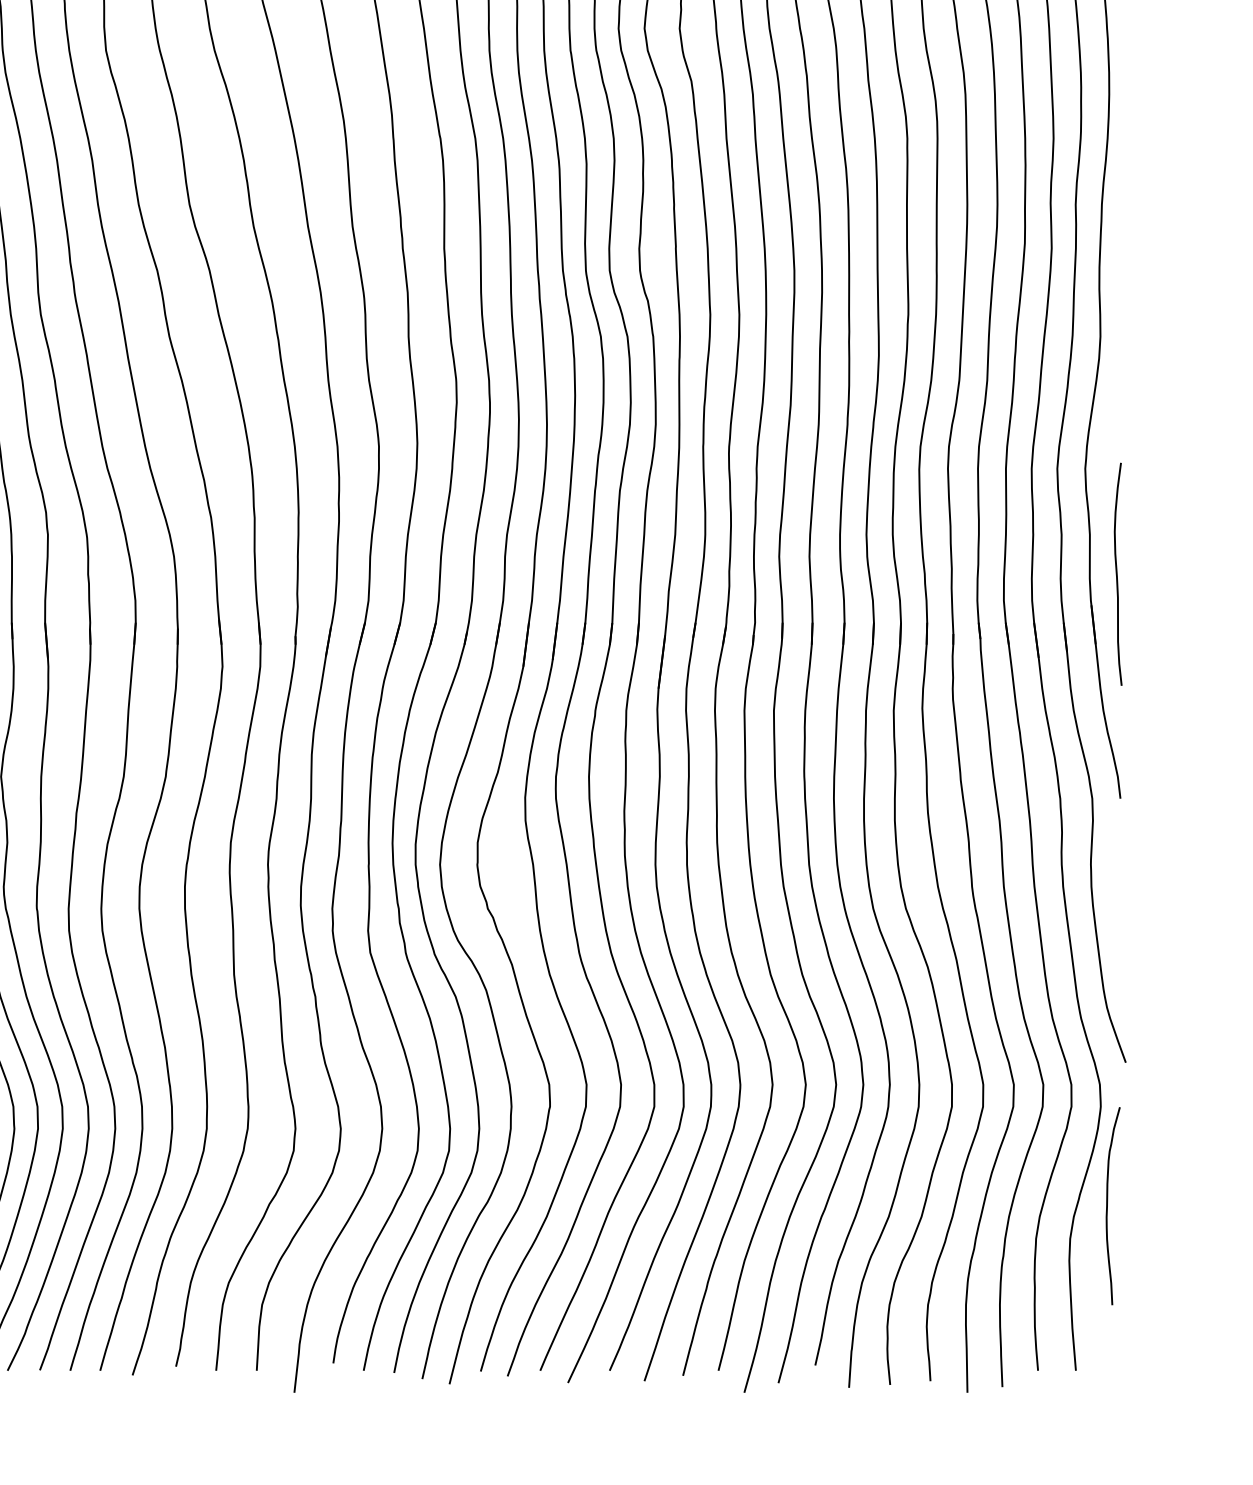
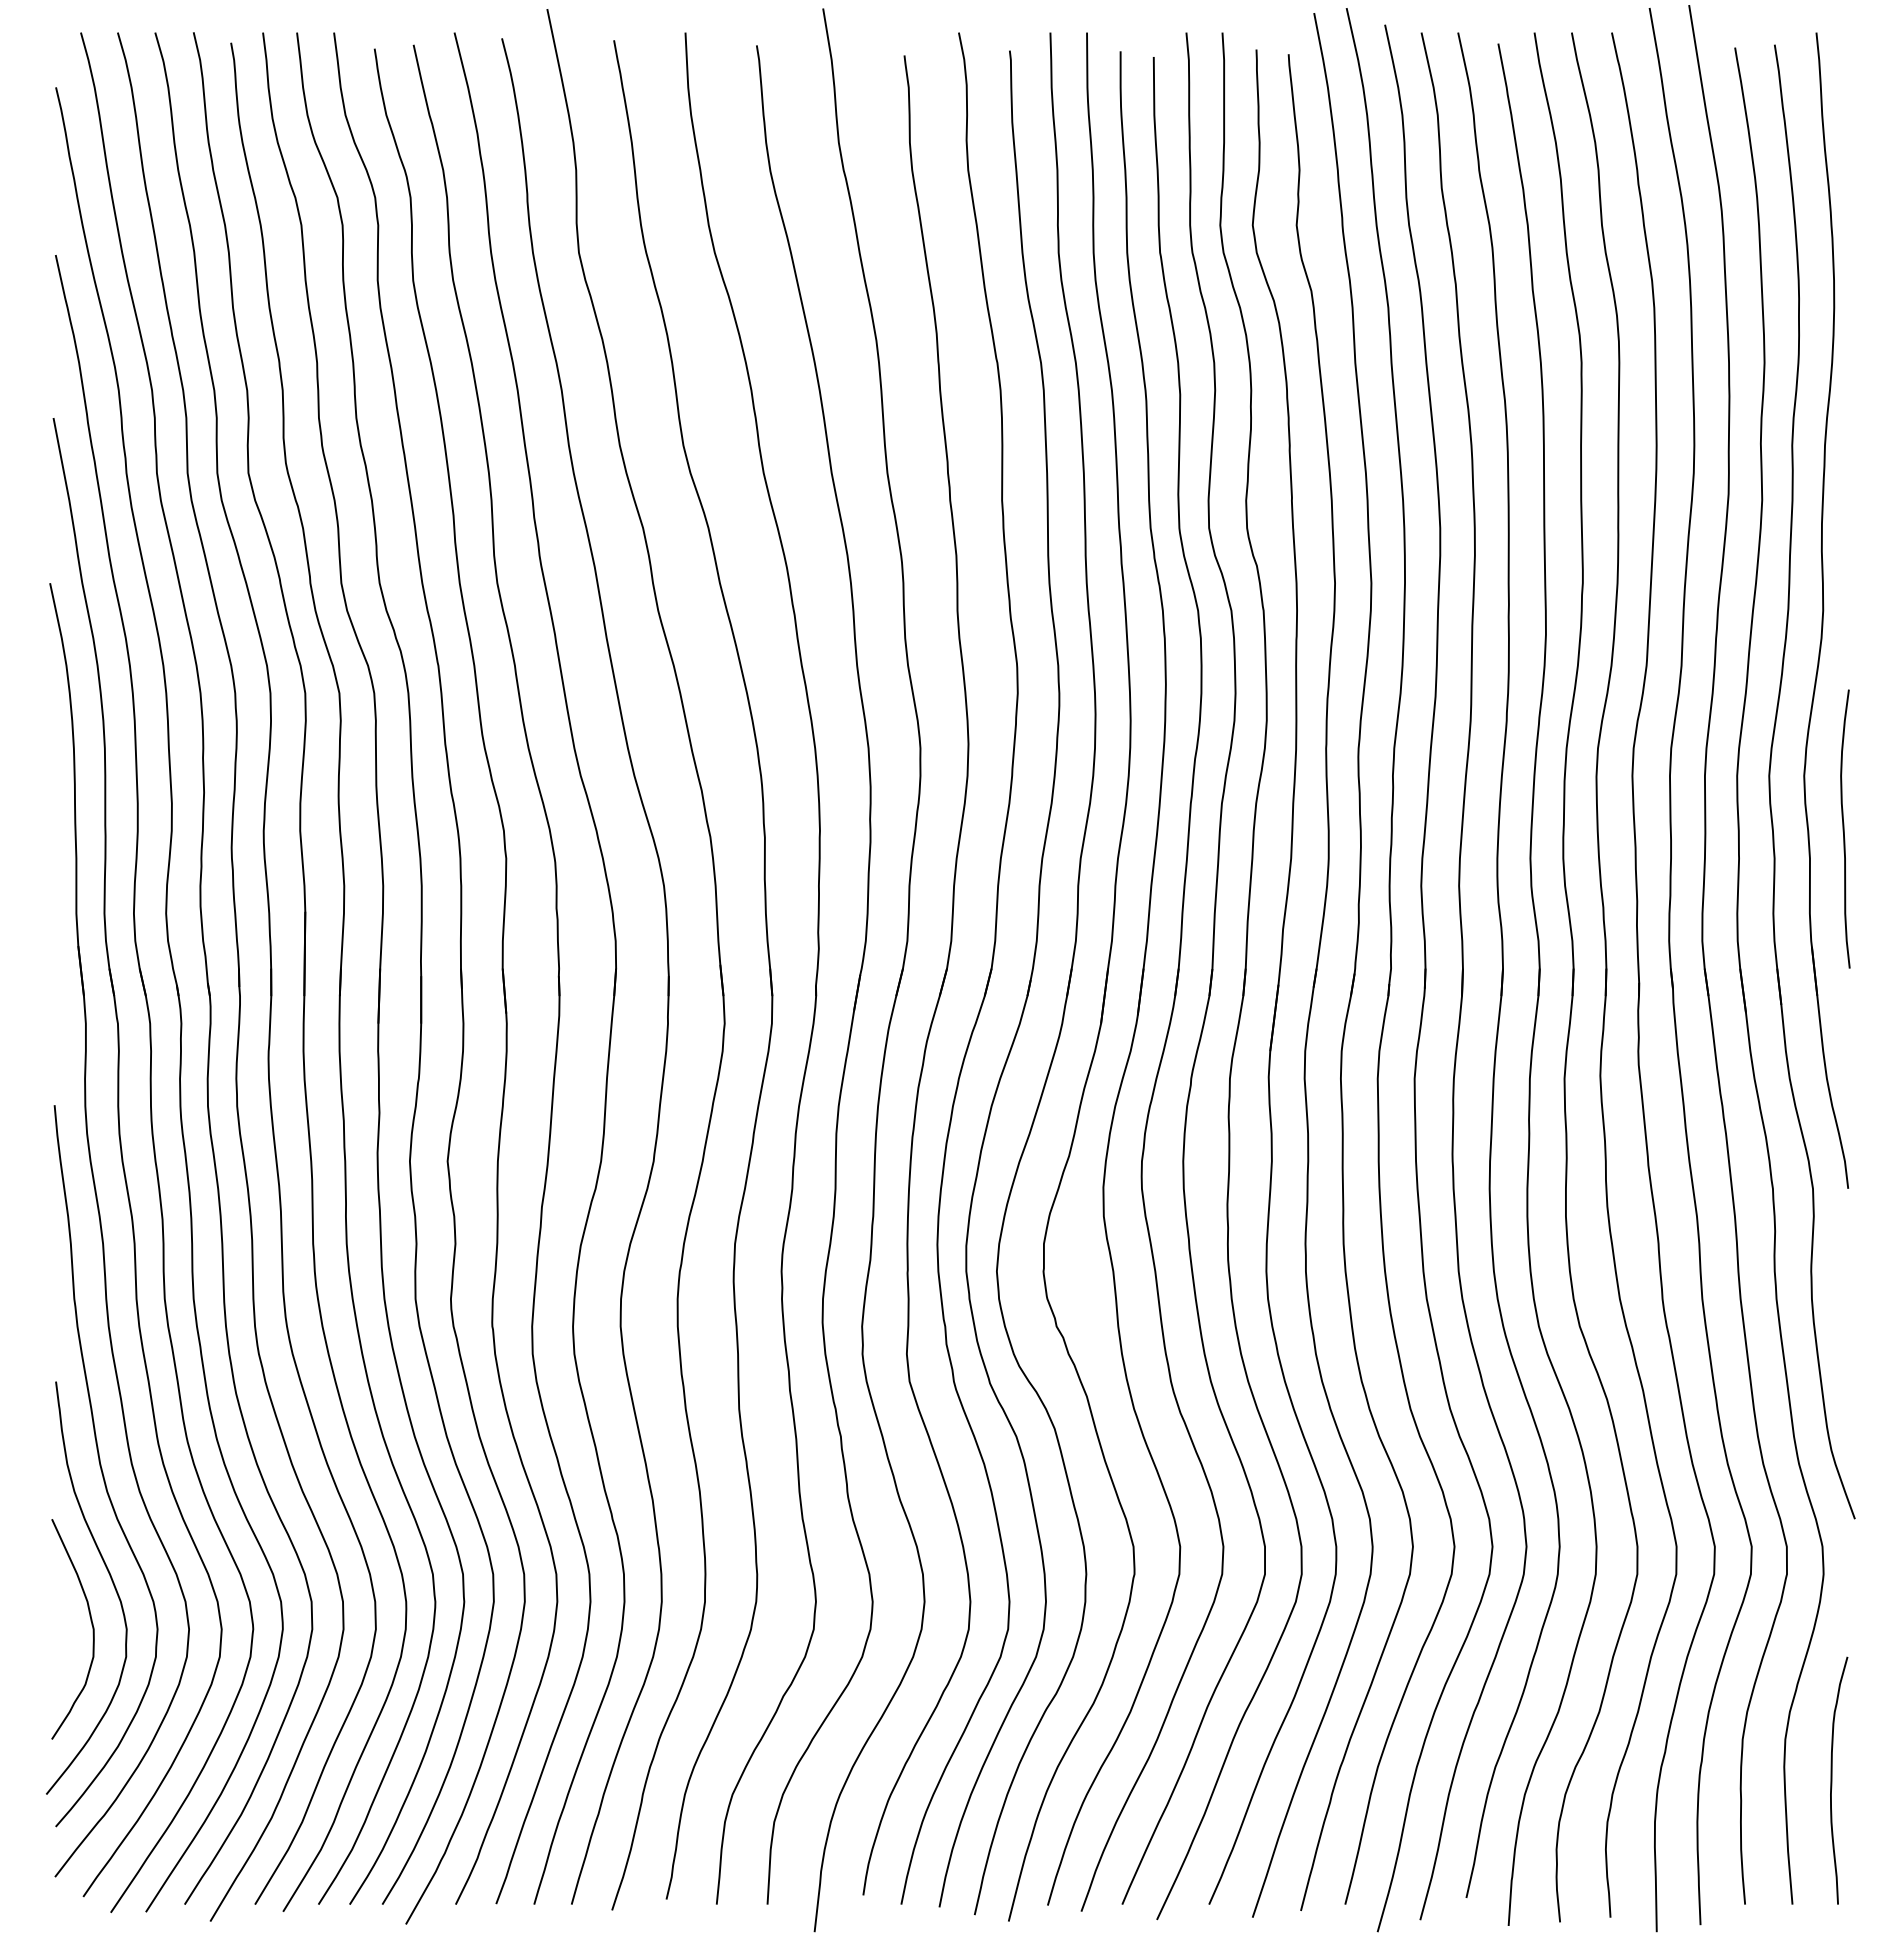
curve: (1117, 573) -> (1844, 828), moved
curve: (1107, 1206) -> (1832, 1780), moved

